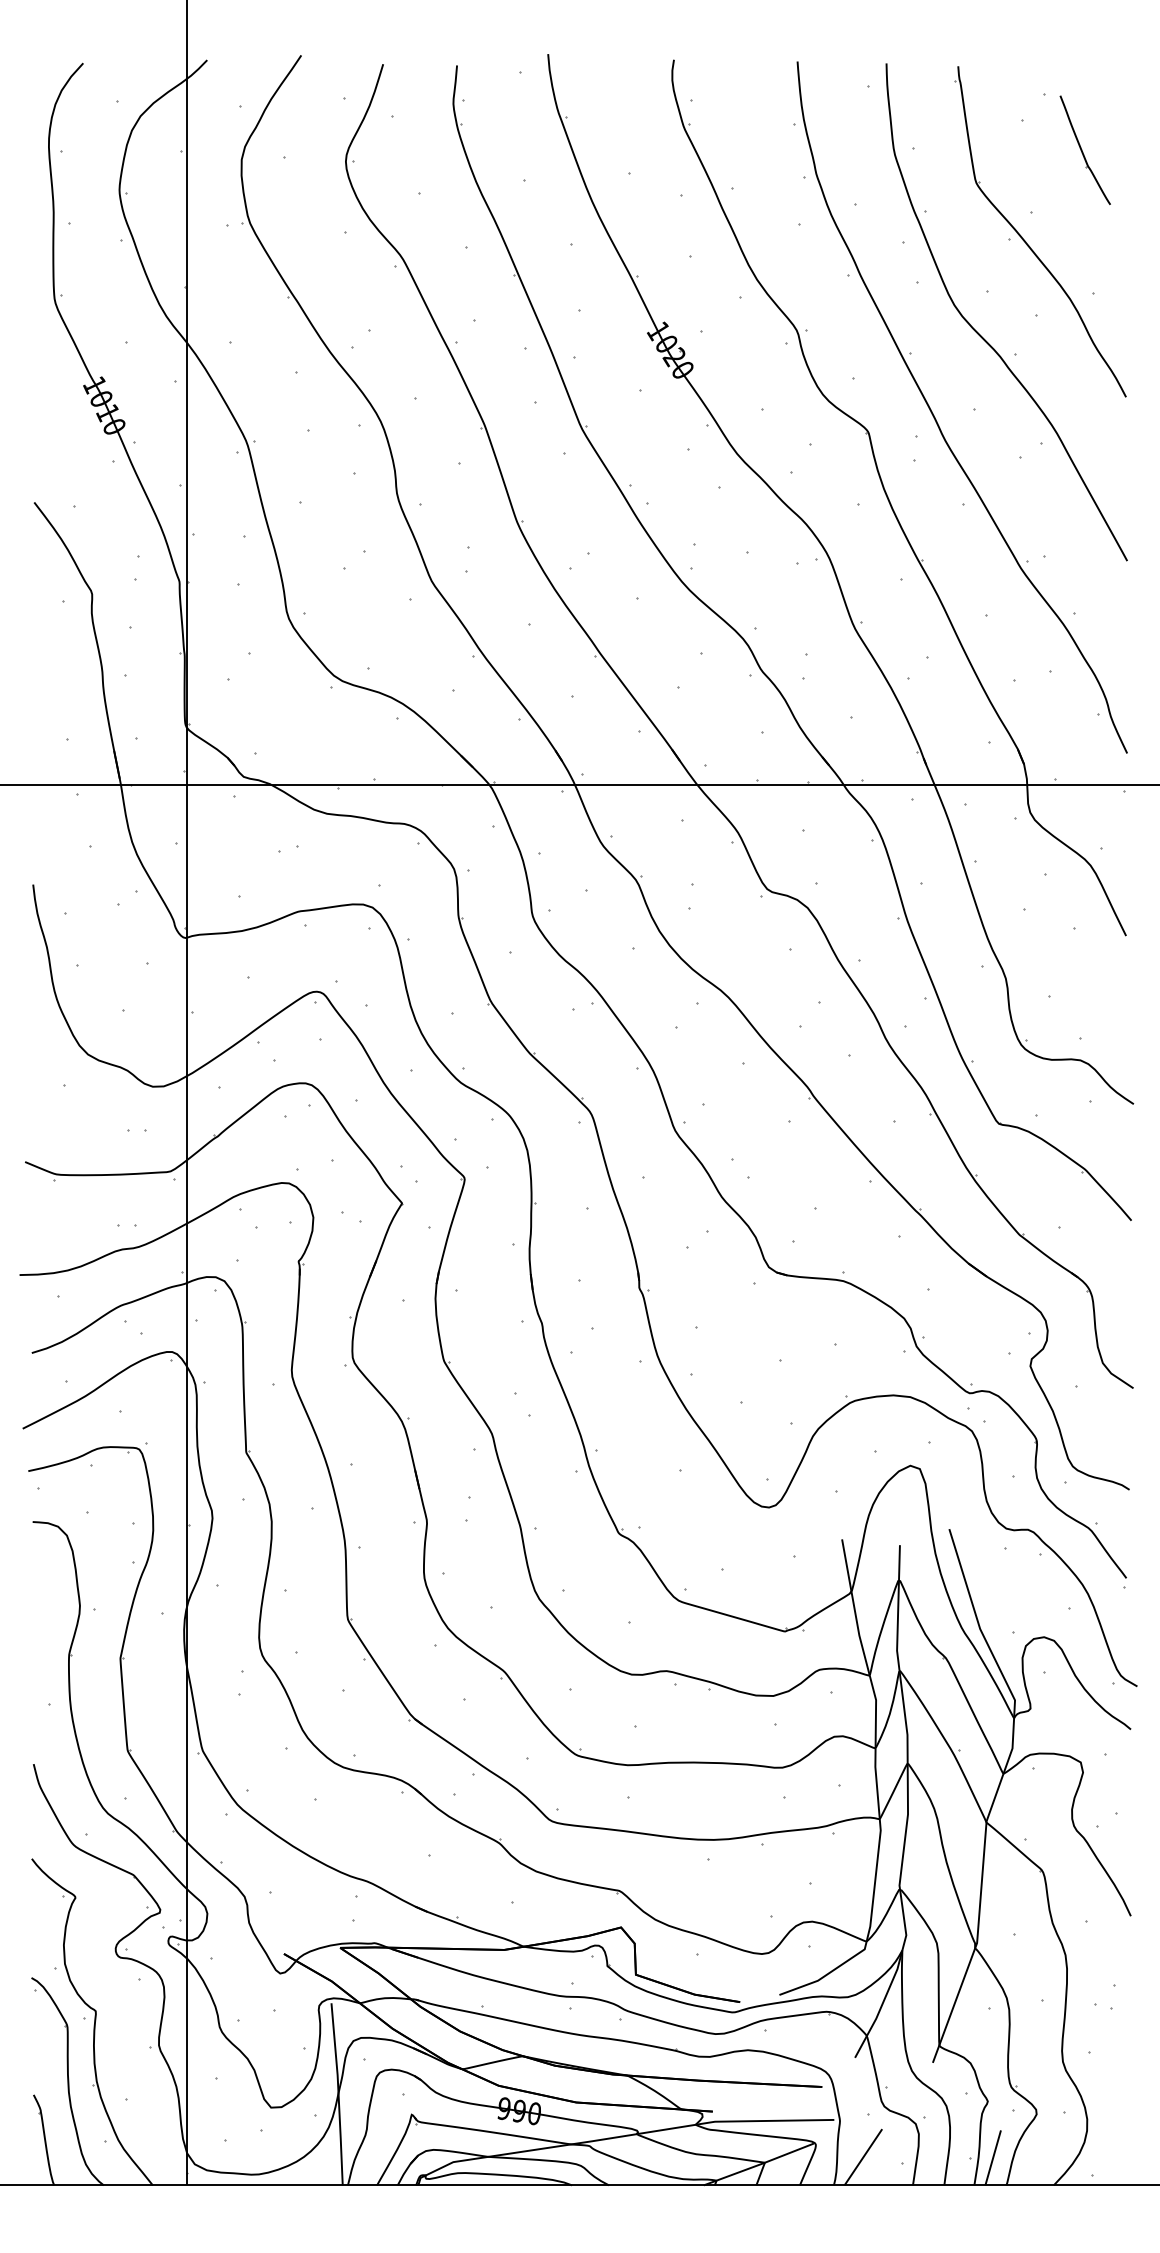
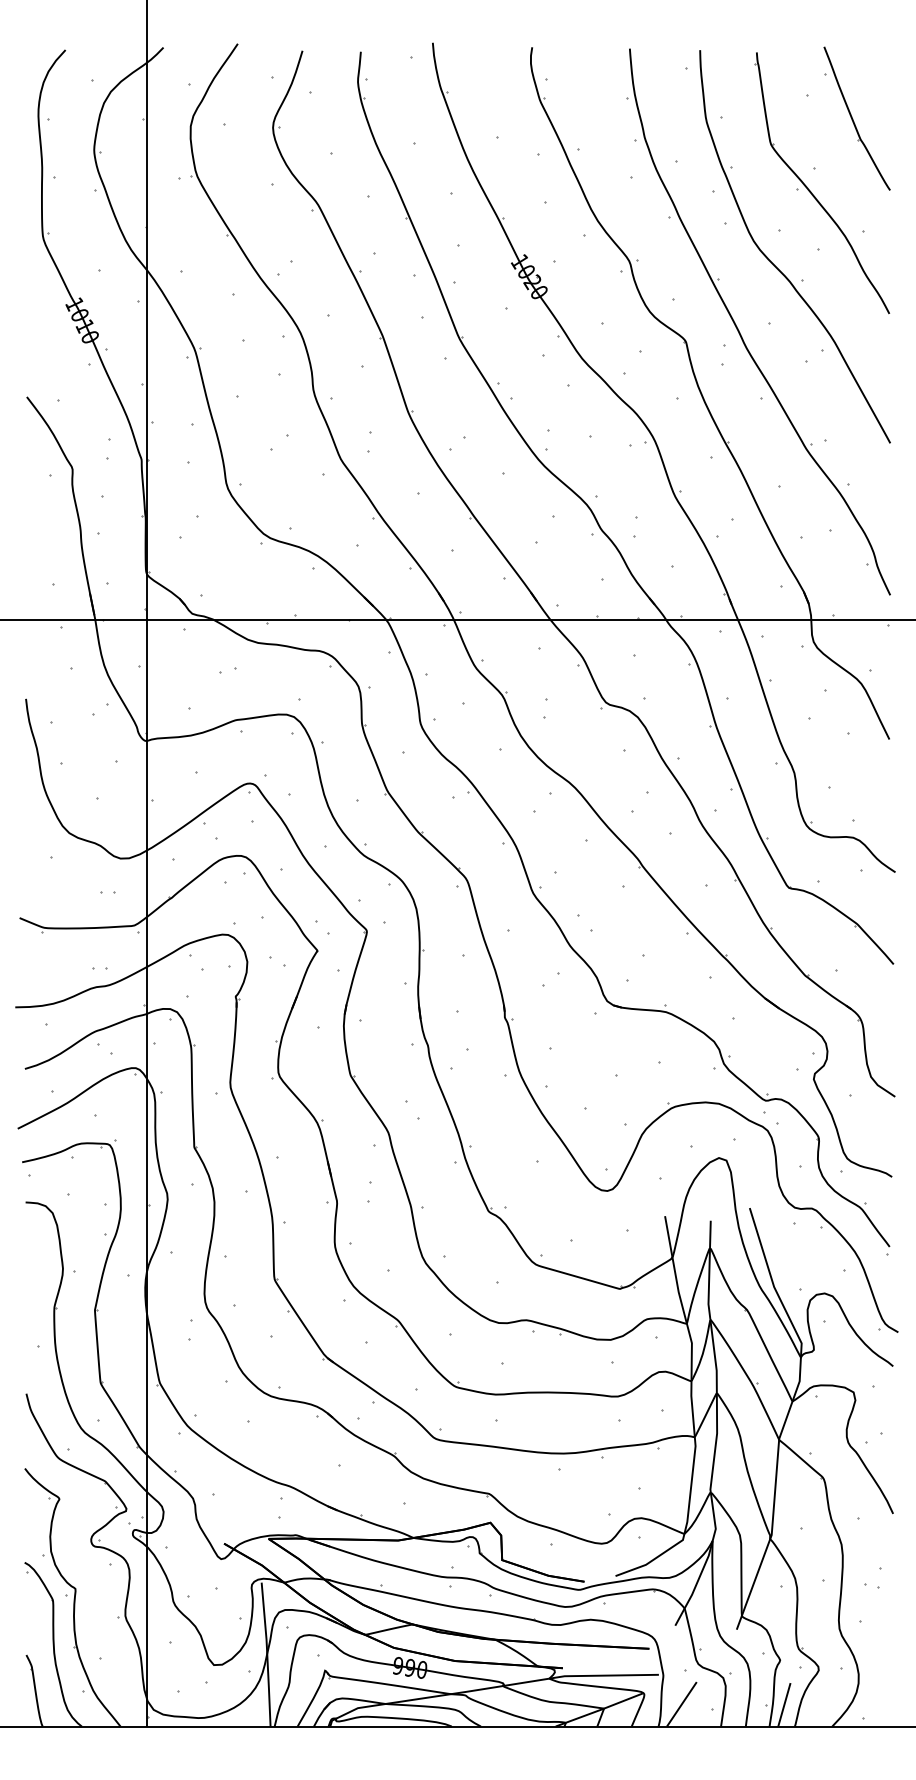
part: (1085, 150) -> (857, 118), size x1.67

